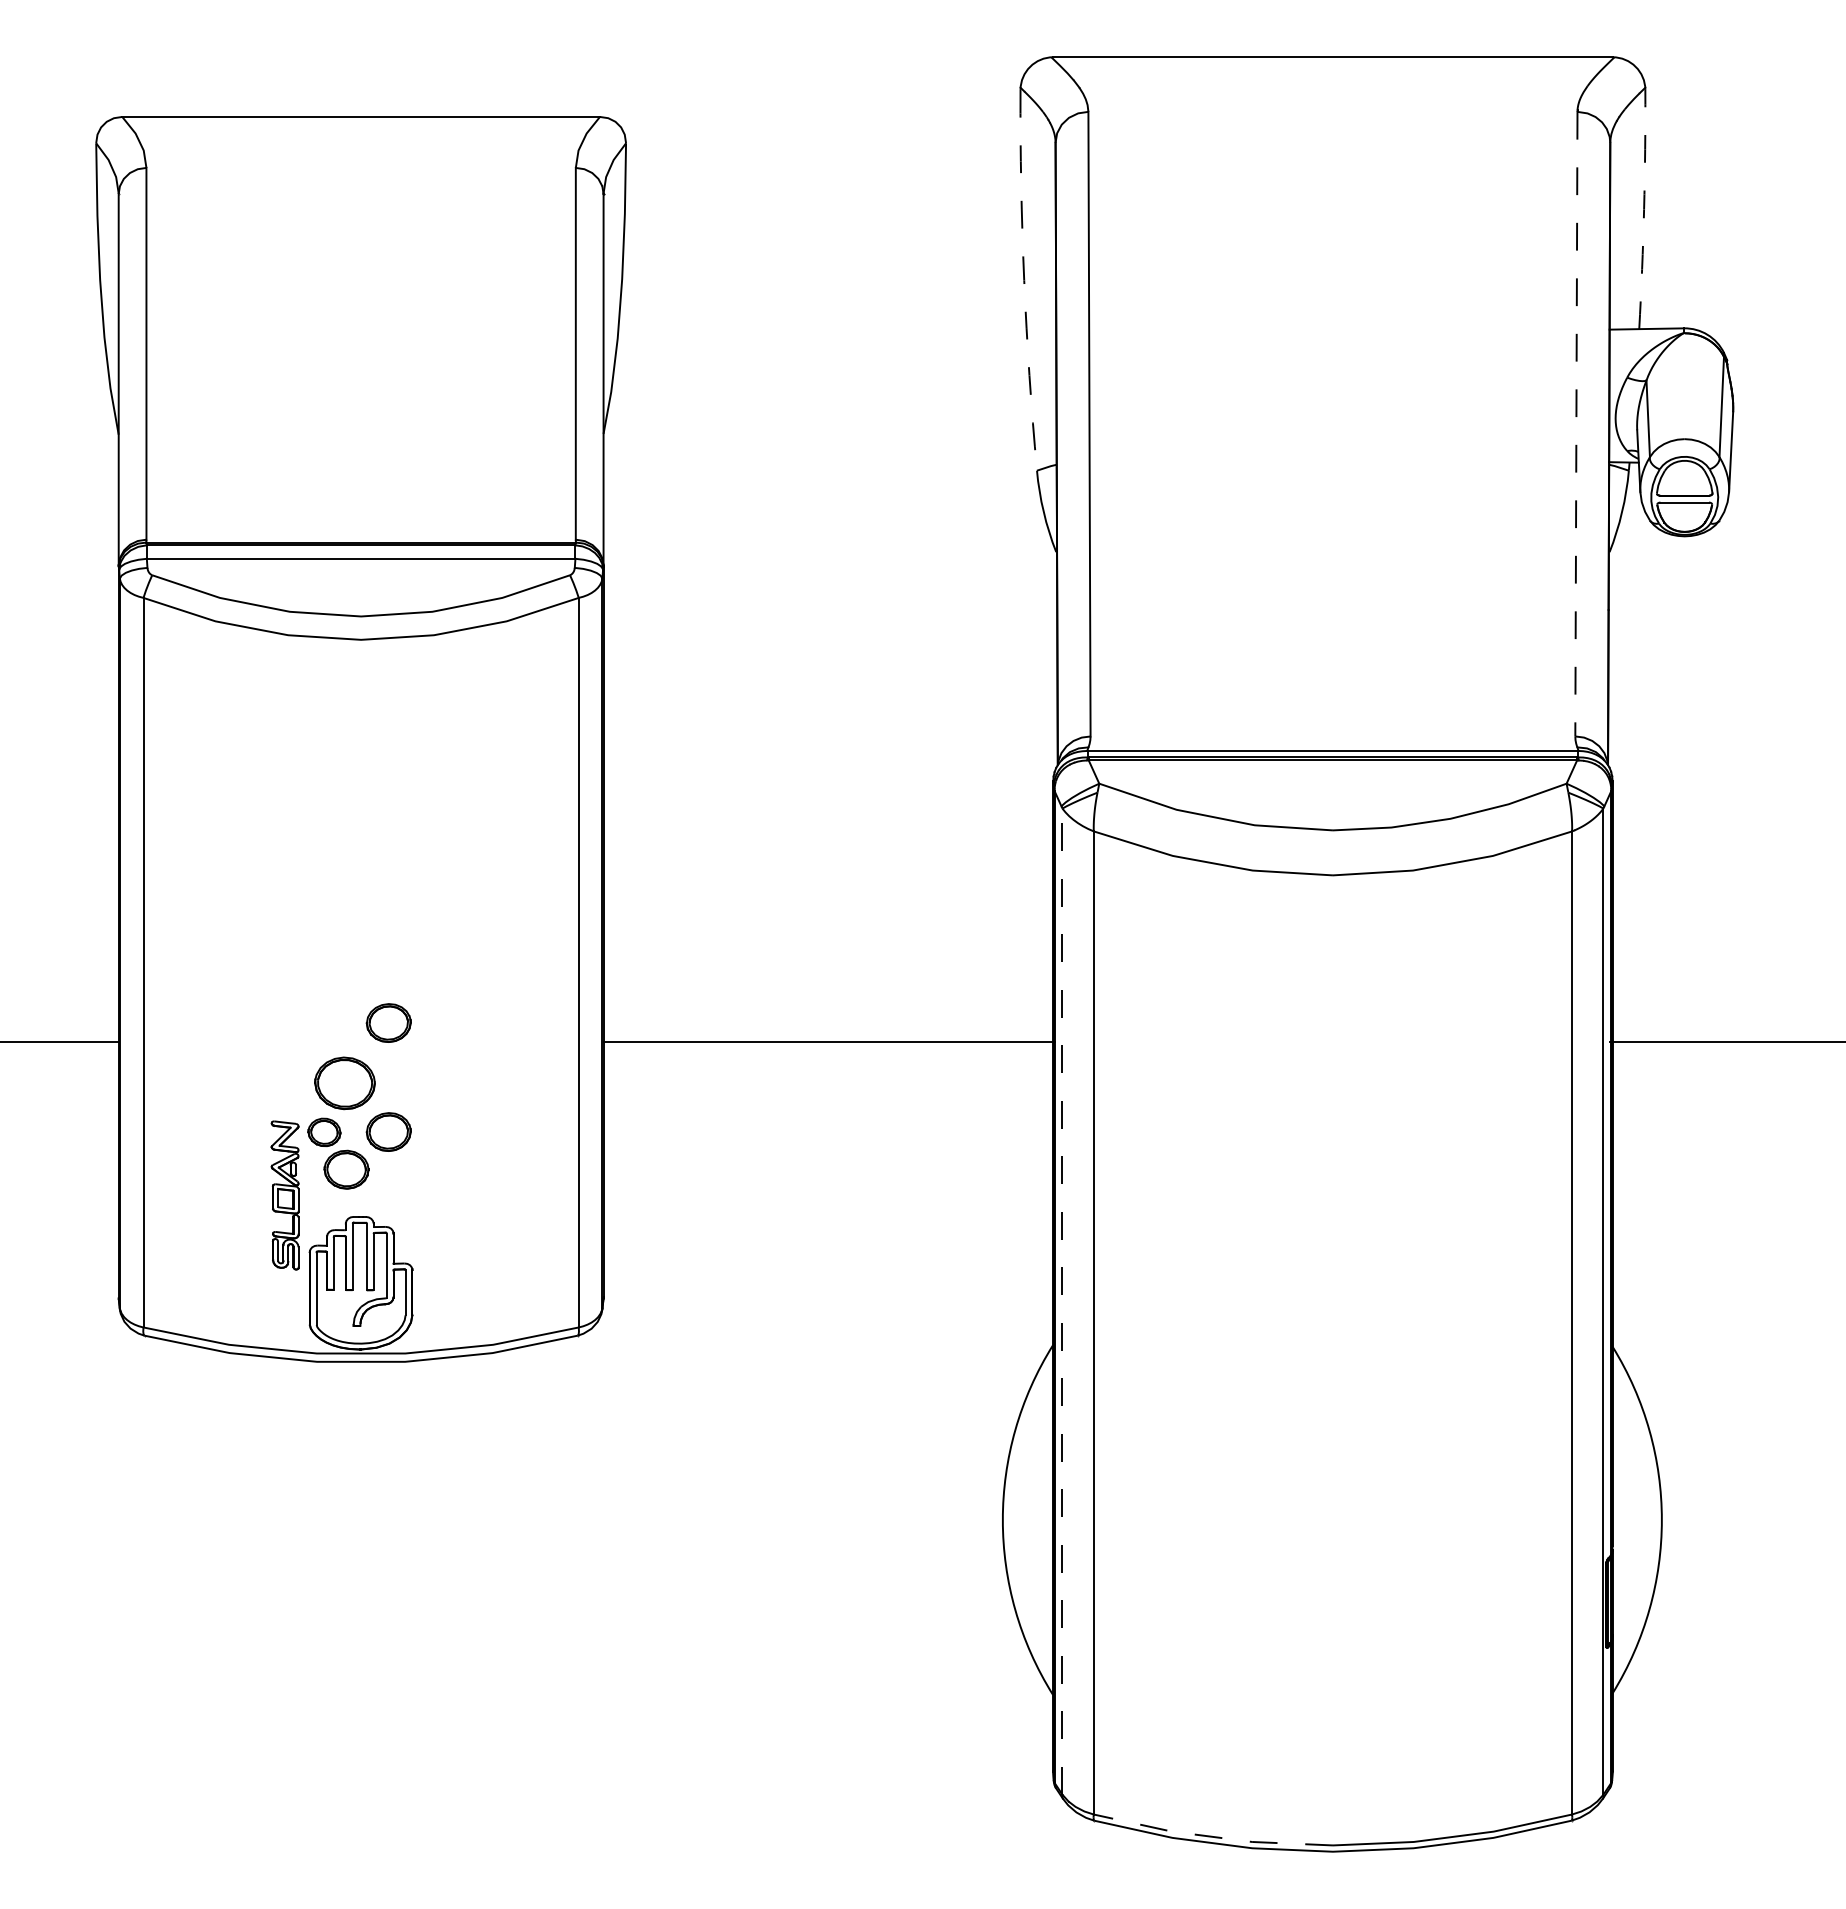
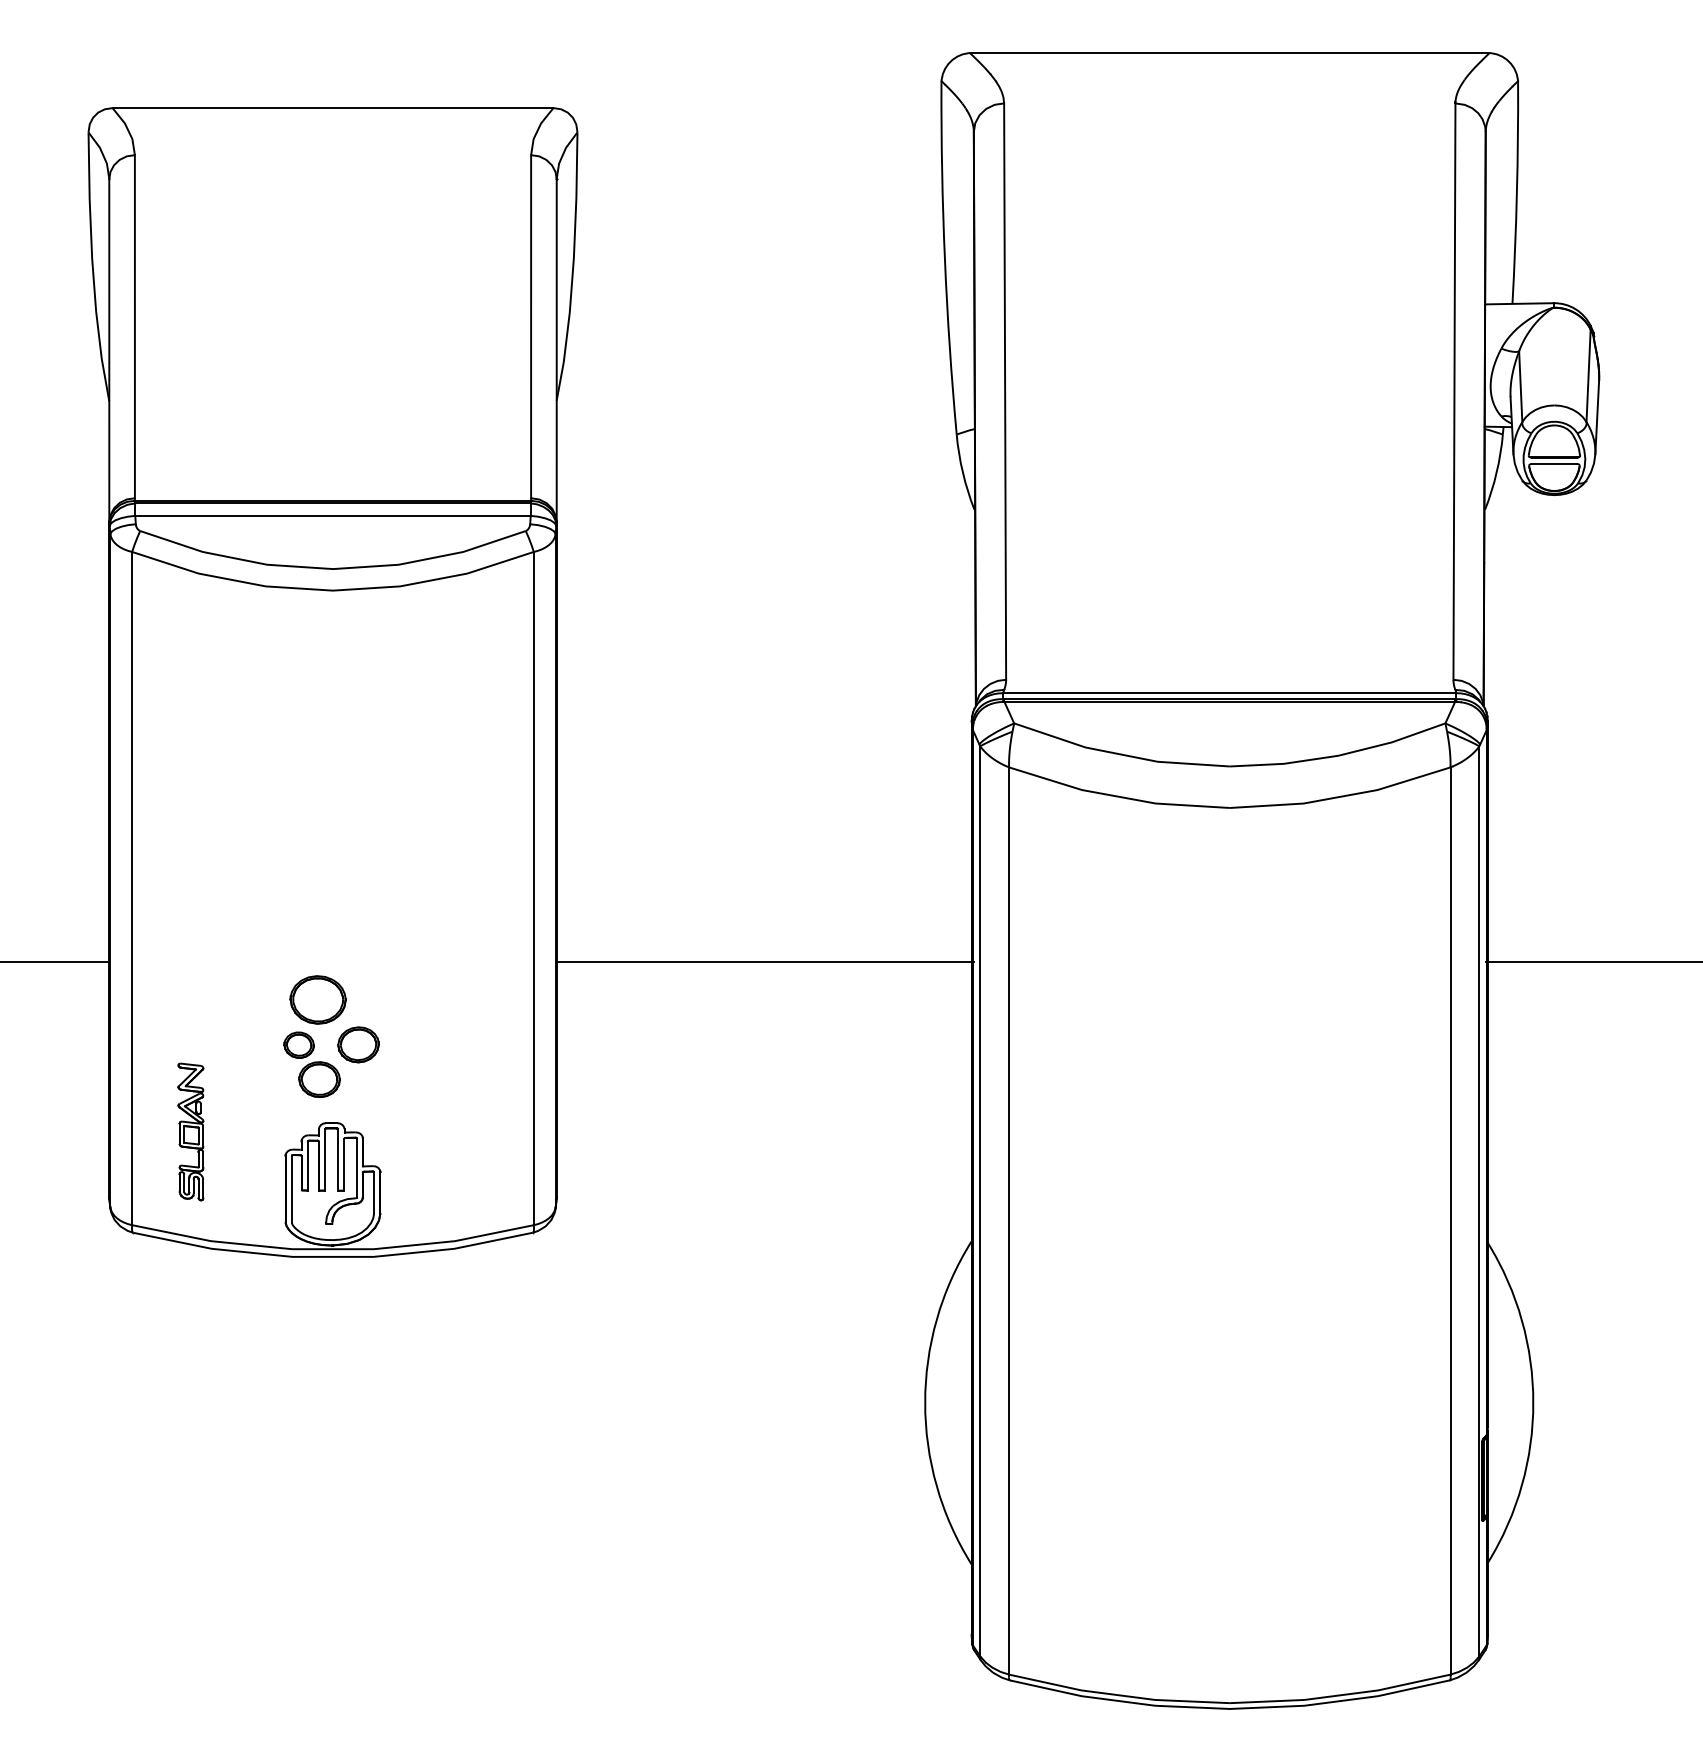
arc: (1644, 209) -> (1517, 193), dashed -> solid
arc: (1024, 280) -> (945, 259), dashed -> solid
line: (1576, 424) -> (1454, 391), dashed -> solid
part: (388, 1022) -> (358, 943), removed
part: (284, 1195) -> (190, 1132), moved
line: (1062, 1301) -> (980, 1201), dashed -> solid
line: (1211, 1836) -> (1117, 1694), dashed -> solid

